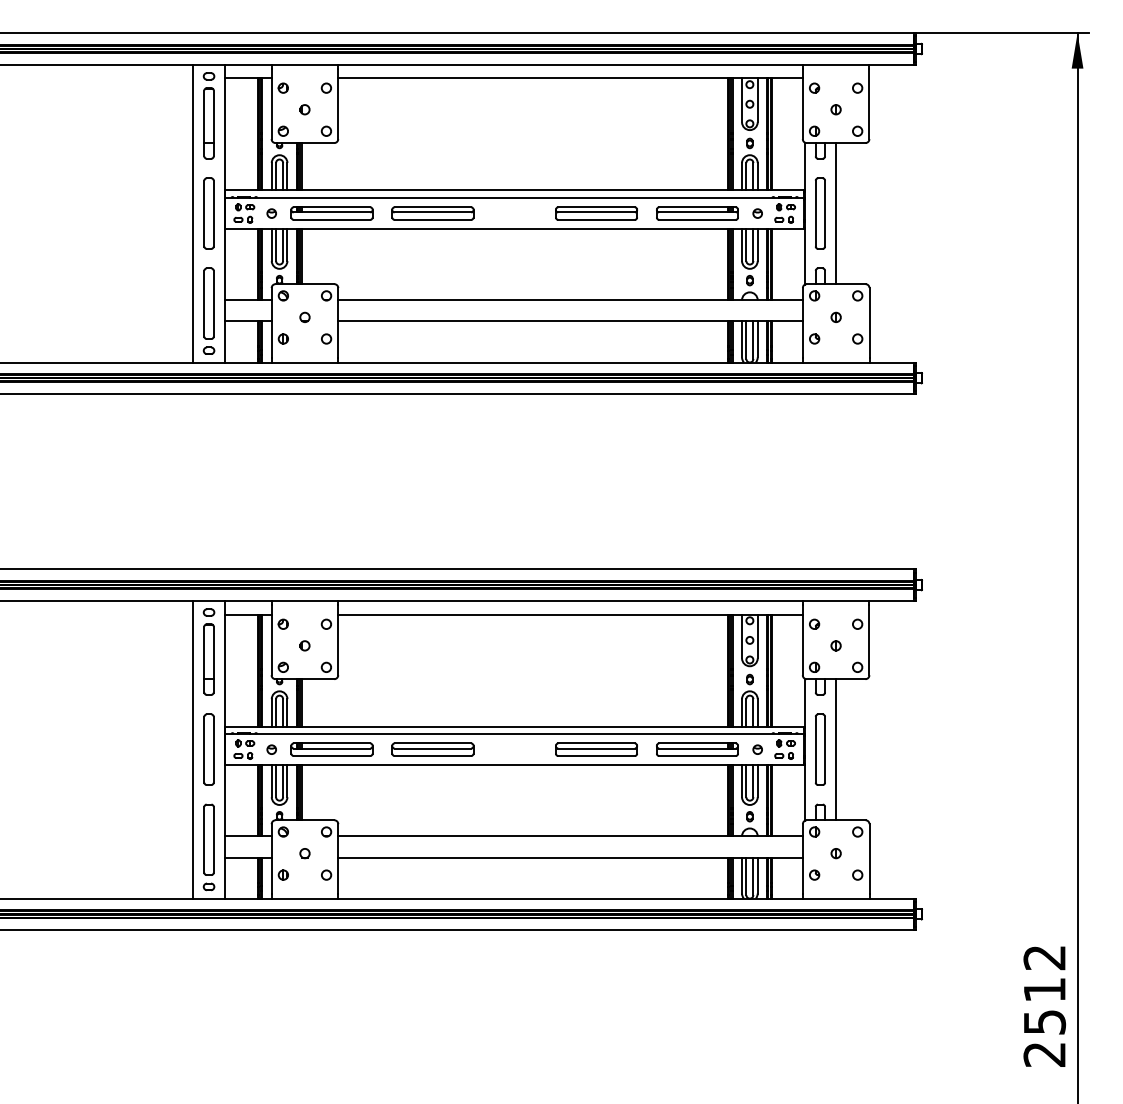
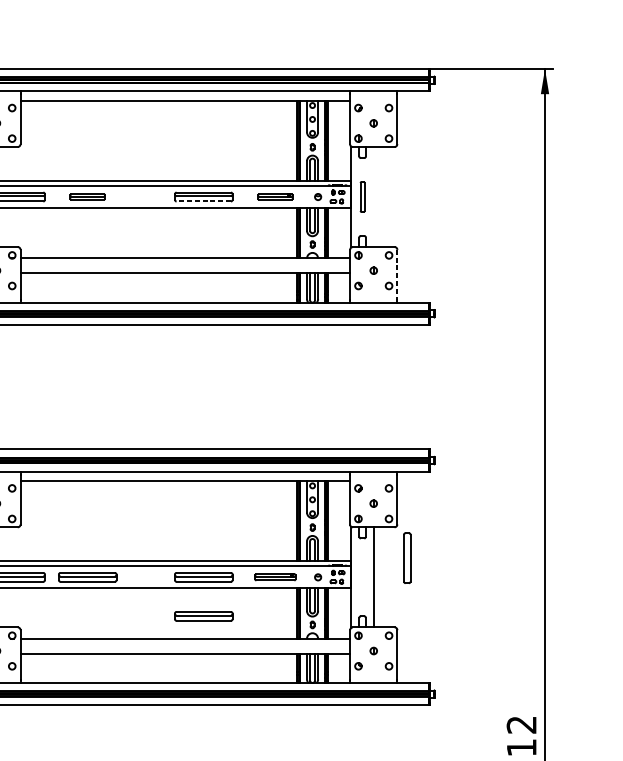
part: (432, 213) -> (87, 196), size x0.6
part: (697, 213) -> (275, 196), size x0.6
part: (820, 213) -> (362, 196), size x0.6
line: (836, 213) -> (374, 196), removed
line: (596, 219) -> (203, 201), solid -> dashed
line: (869, 323) -> (397, 274), solid -> dashed
part: (697, 749) -> (275, 577), size x0.7
part: (820, 749) -> (407, 558), moved
part: (596, 804) -> (203, 616), added

